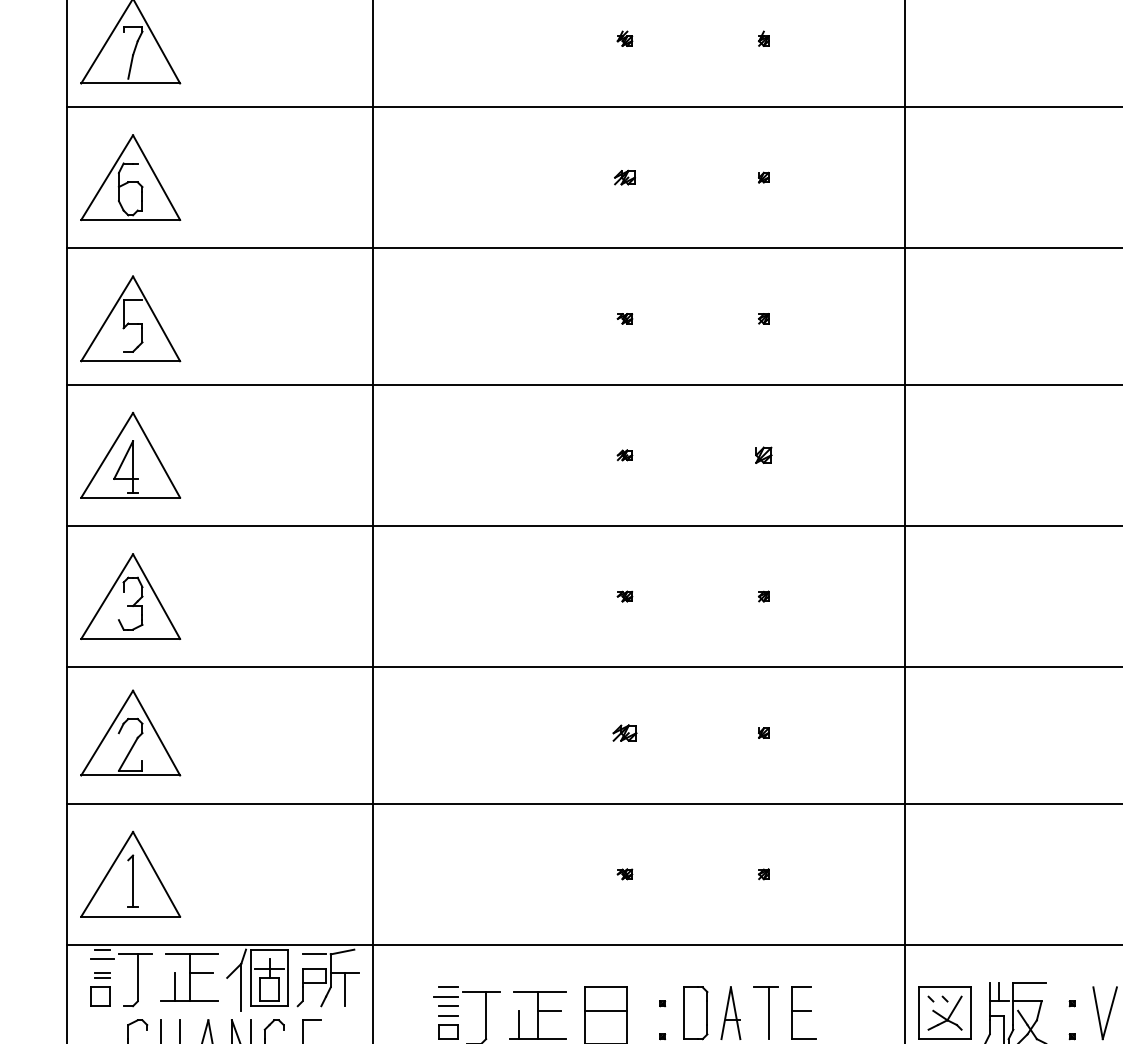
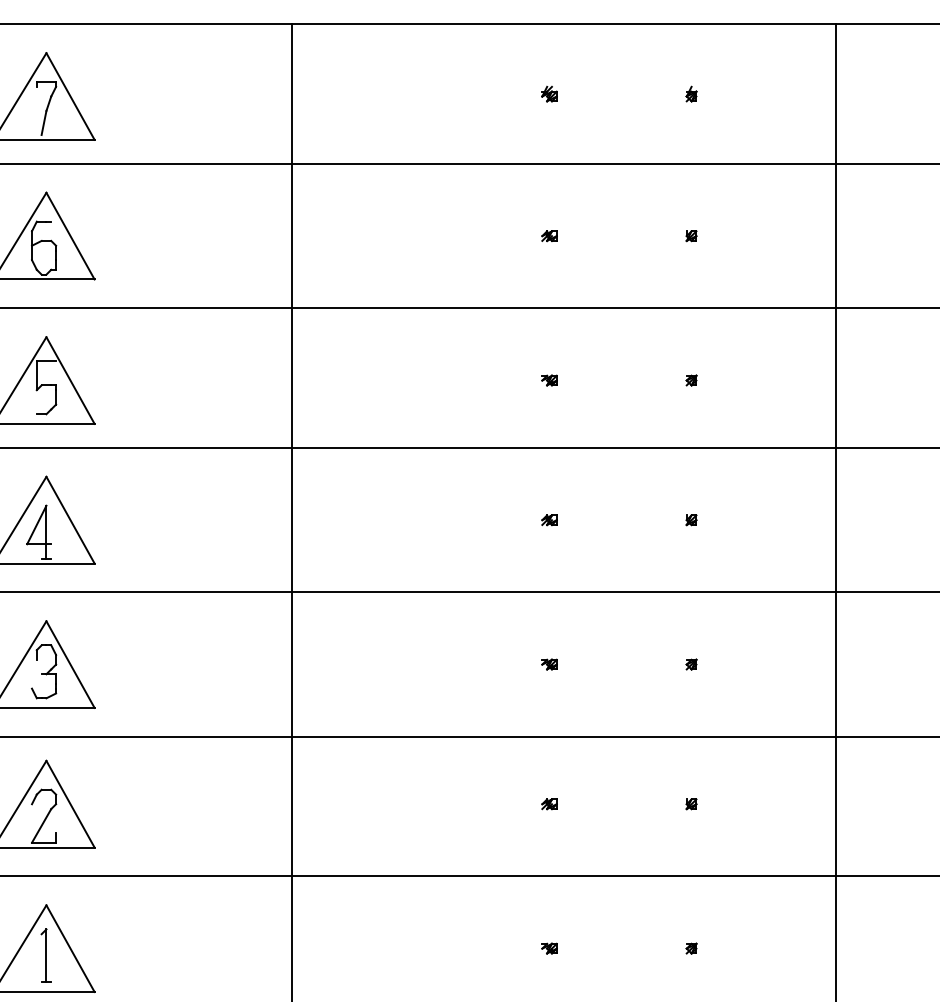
part: (624, 177) -> (549, 235), size x0.71
part: (763, 455) -> (691, 520), size x0.62
part: (624, 732) -> (549, 803), size x0.62

